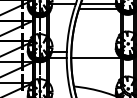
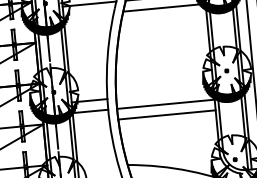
line: (95, 63) -> (165, 115), added

